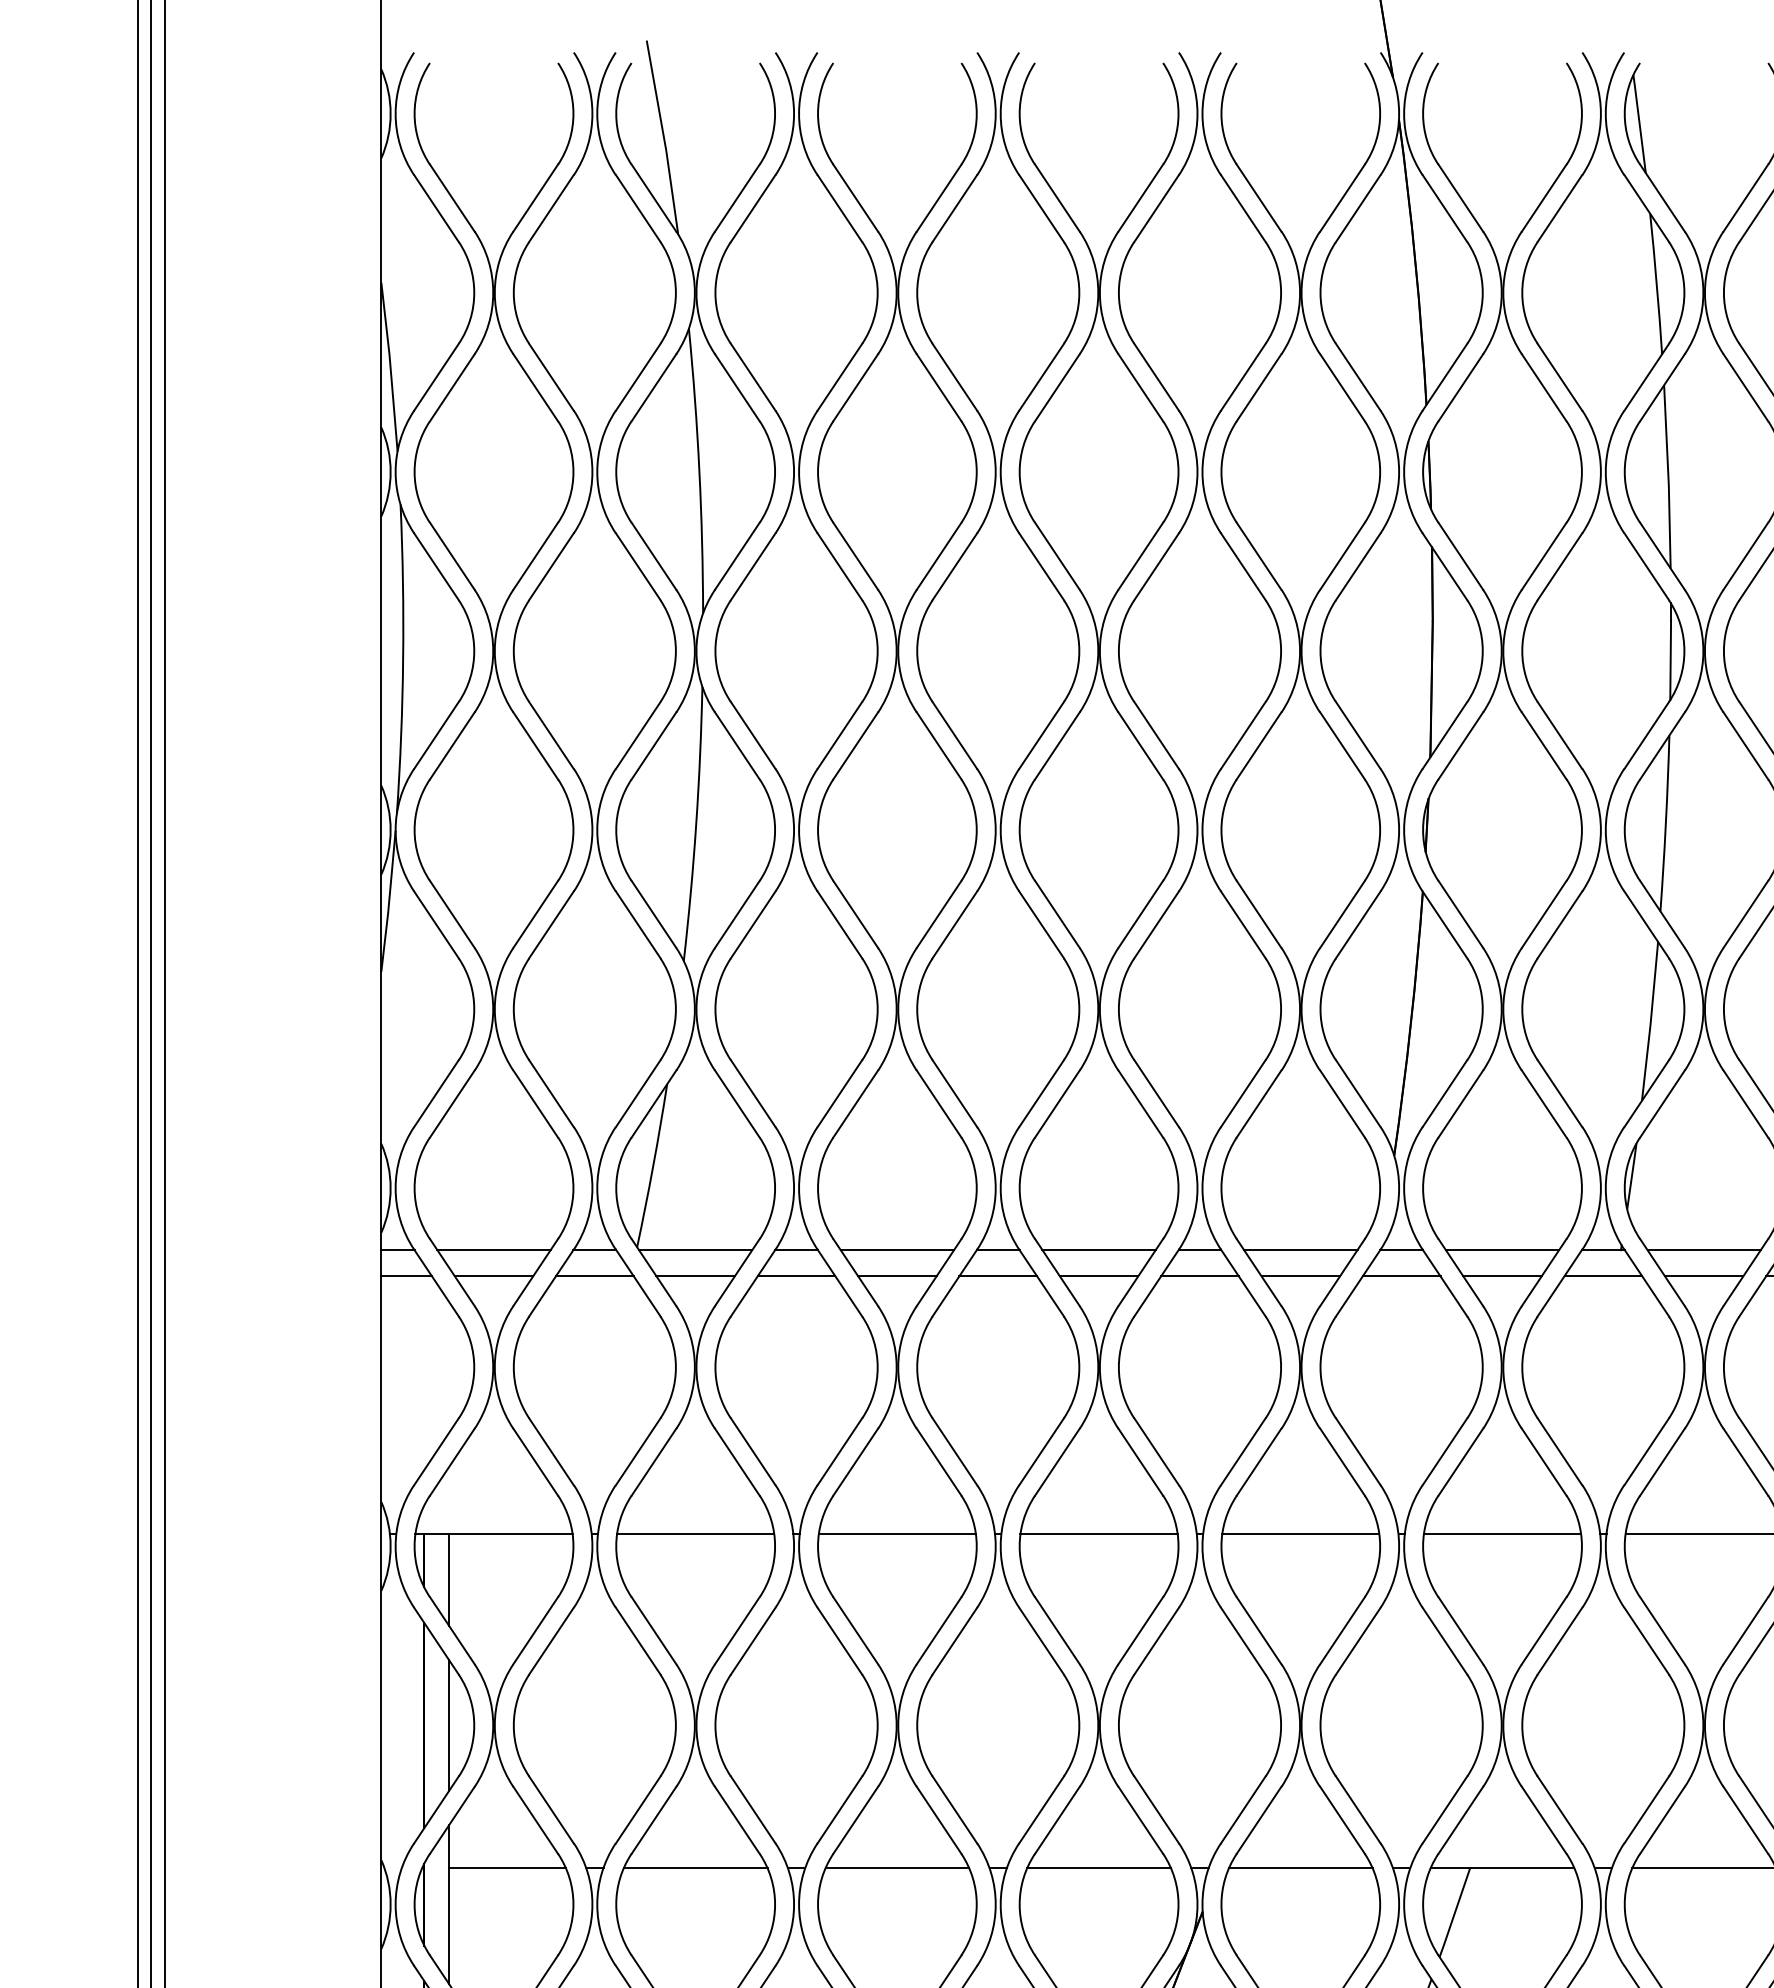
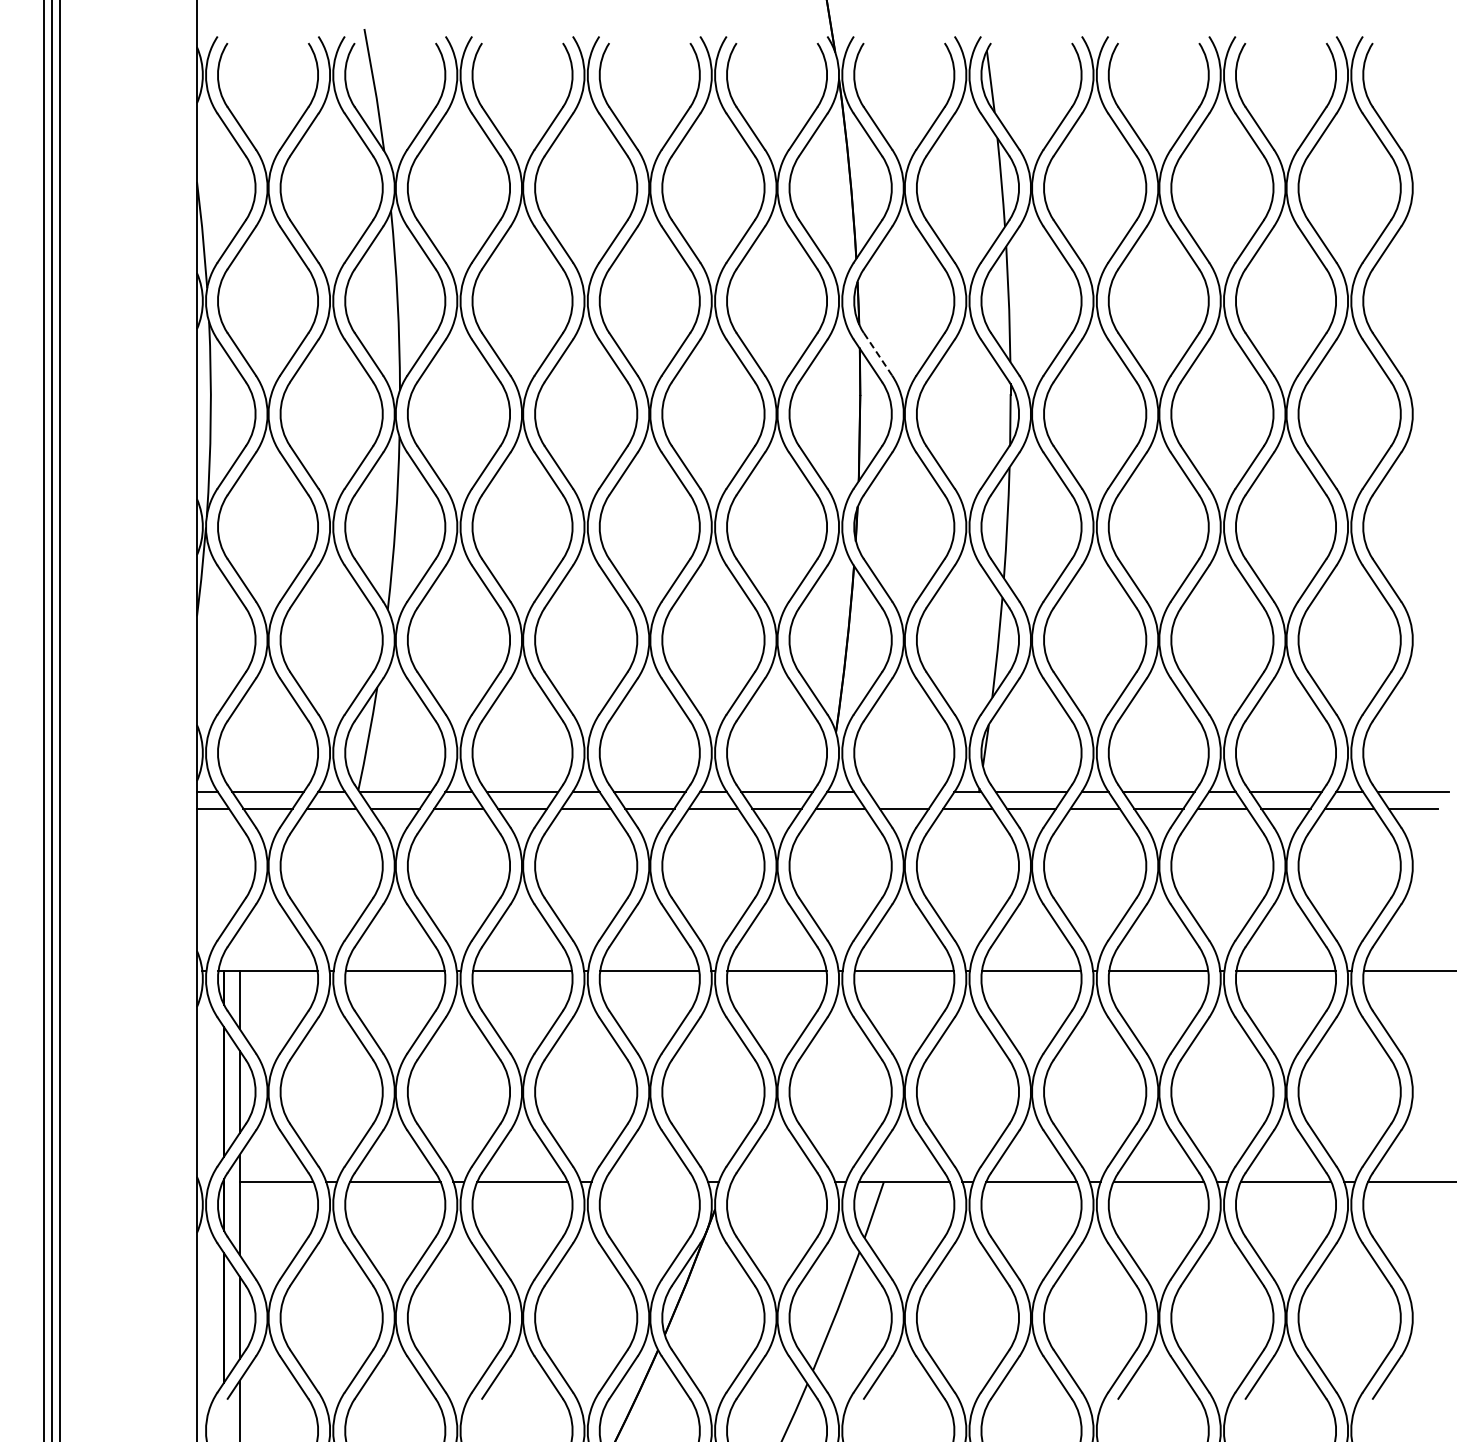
line: (1461, 556) -> (878, 354), solid -> dashed
line: (1502, 1250) -> (904, 792), removed
line: (1098, 1867) -> (649, 1181), removed
line: (1299, 1867) -> (776, 1181), removed

